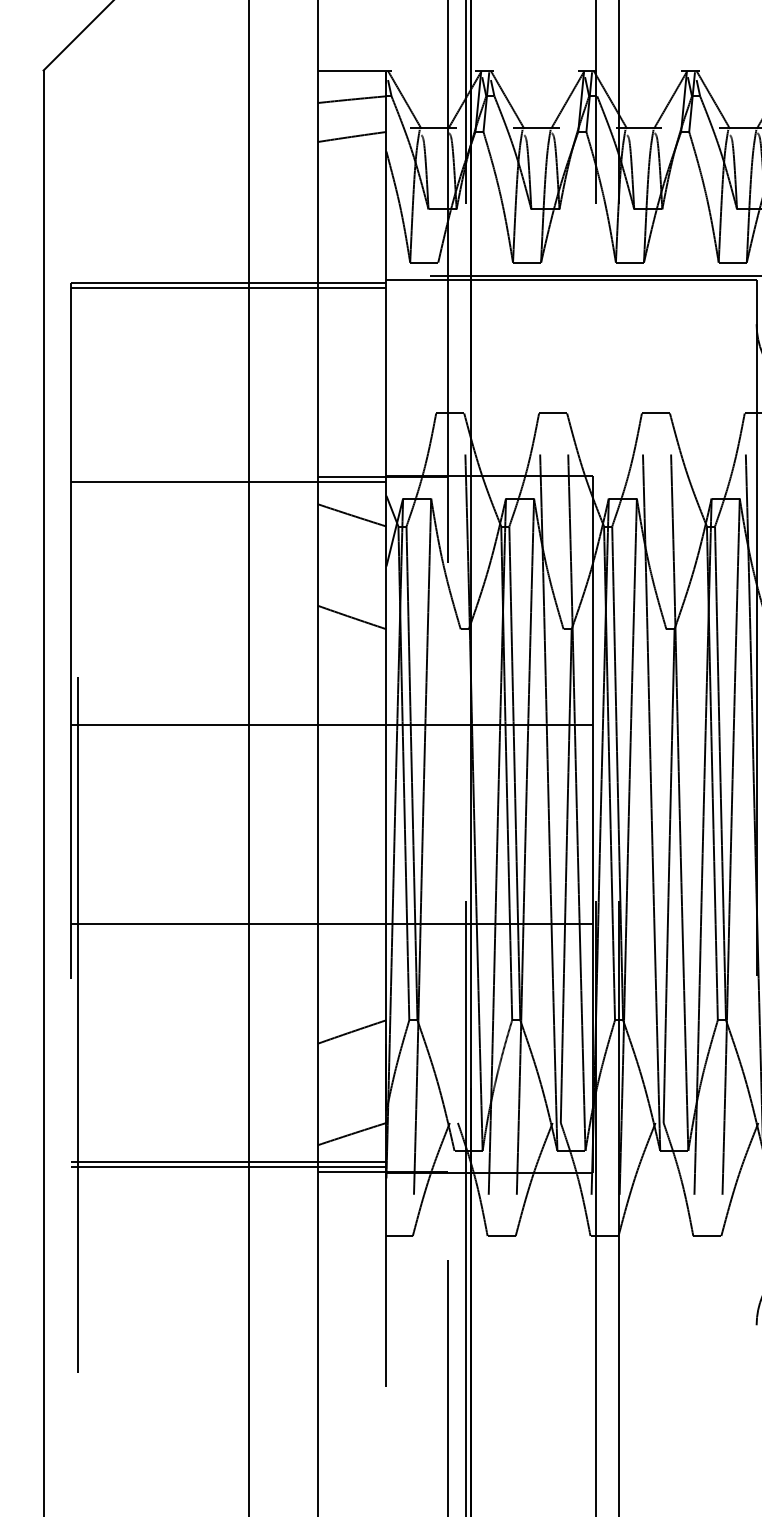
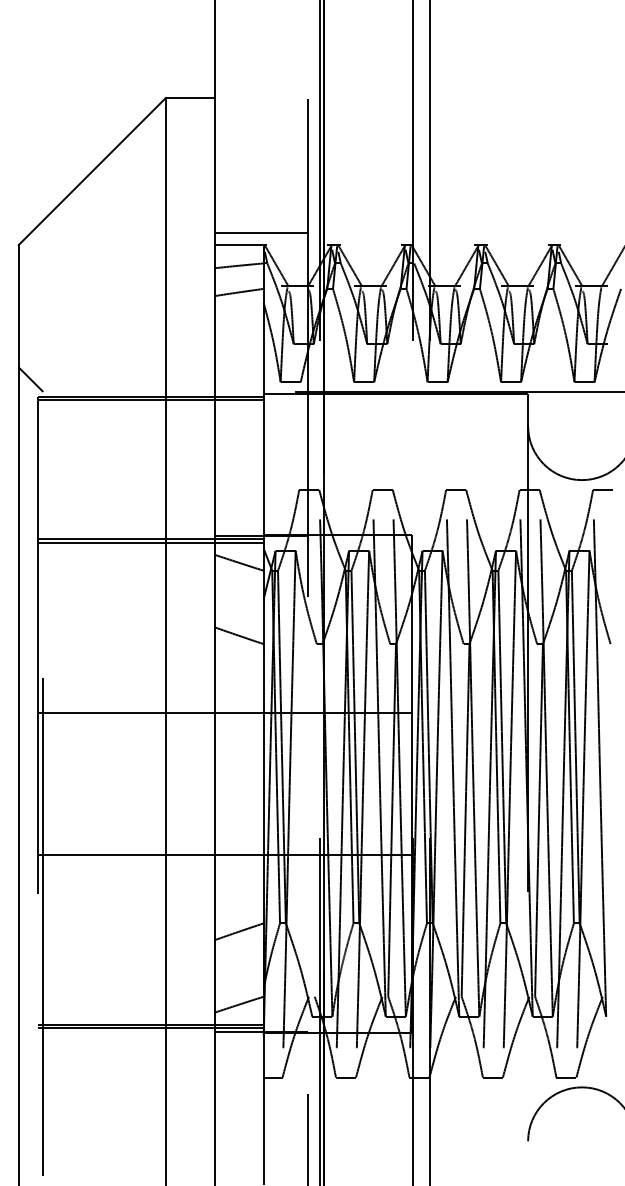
line: (381, 54) -> (260, 233), added
line: (59, 258) -> (30, 379), added
line: (227, 486) -> (150, 542), added

